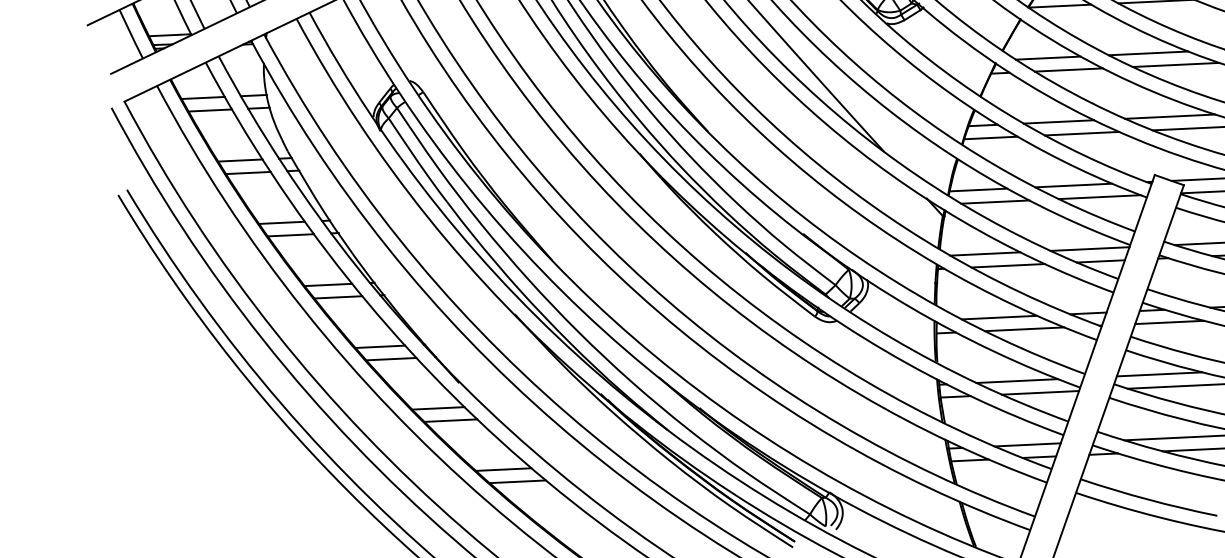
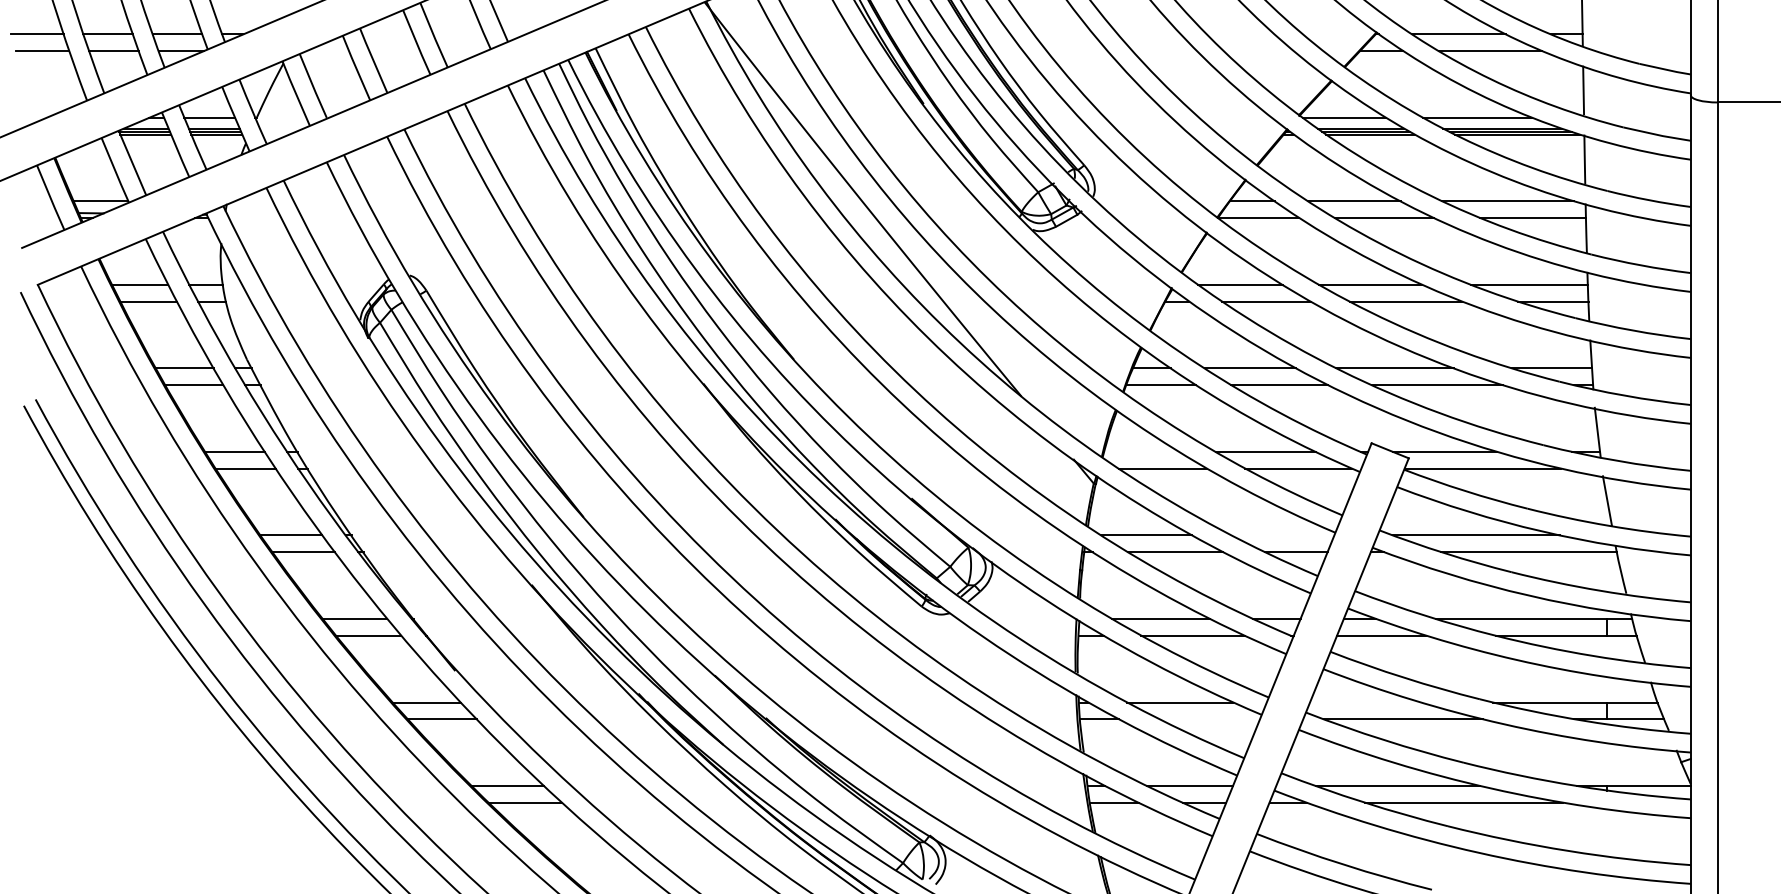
line: (978, 189) -> (1141, 451), removed
line: (1089, 249) -> (1282, 535), removed
line: (1159, 374) -> (1365, 702), removed
line: (1040, 393) -> (1209, 719), removed

